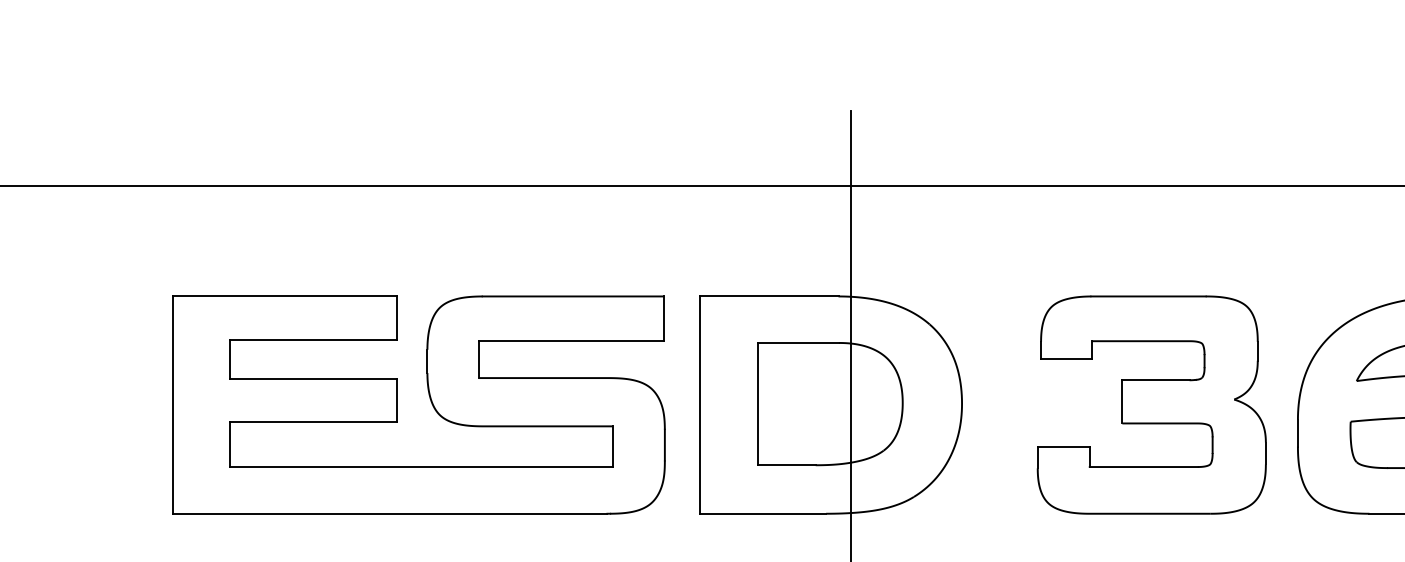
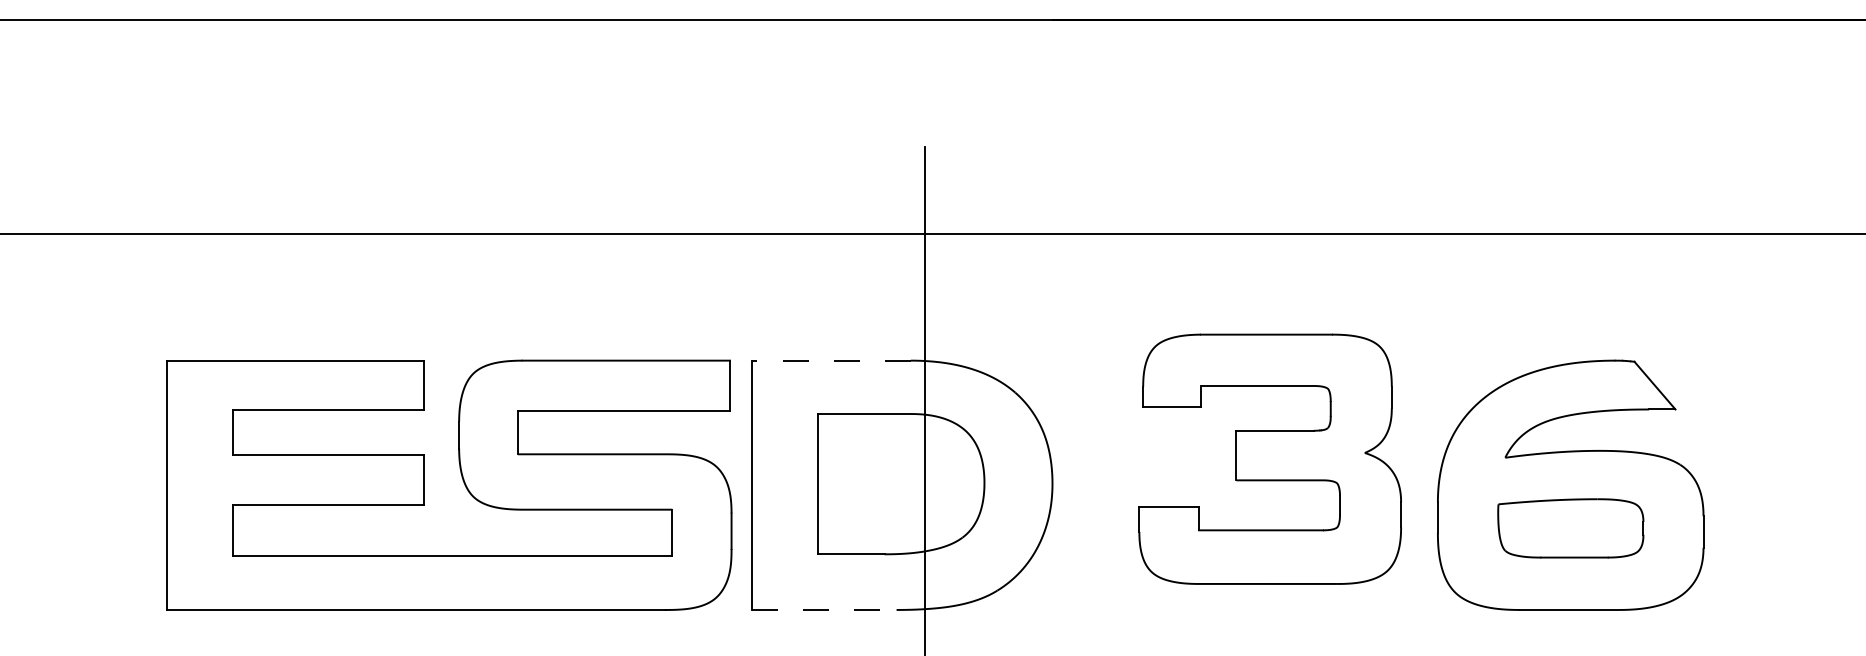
line: (768, 296) -> (830, 360), solid -> dashed
part: (430, 400) -> (462, 480), moved
part: (1151, 404) -> (1269, 458), moved
line: (763, 513) -> (824, 609), solid -> dashed

